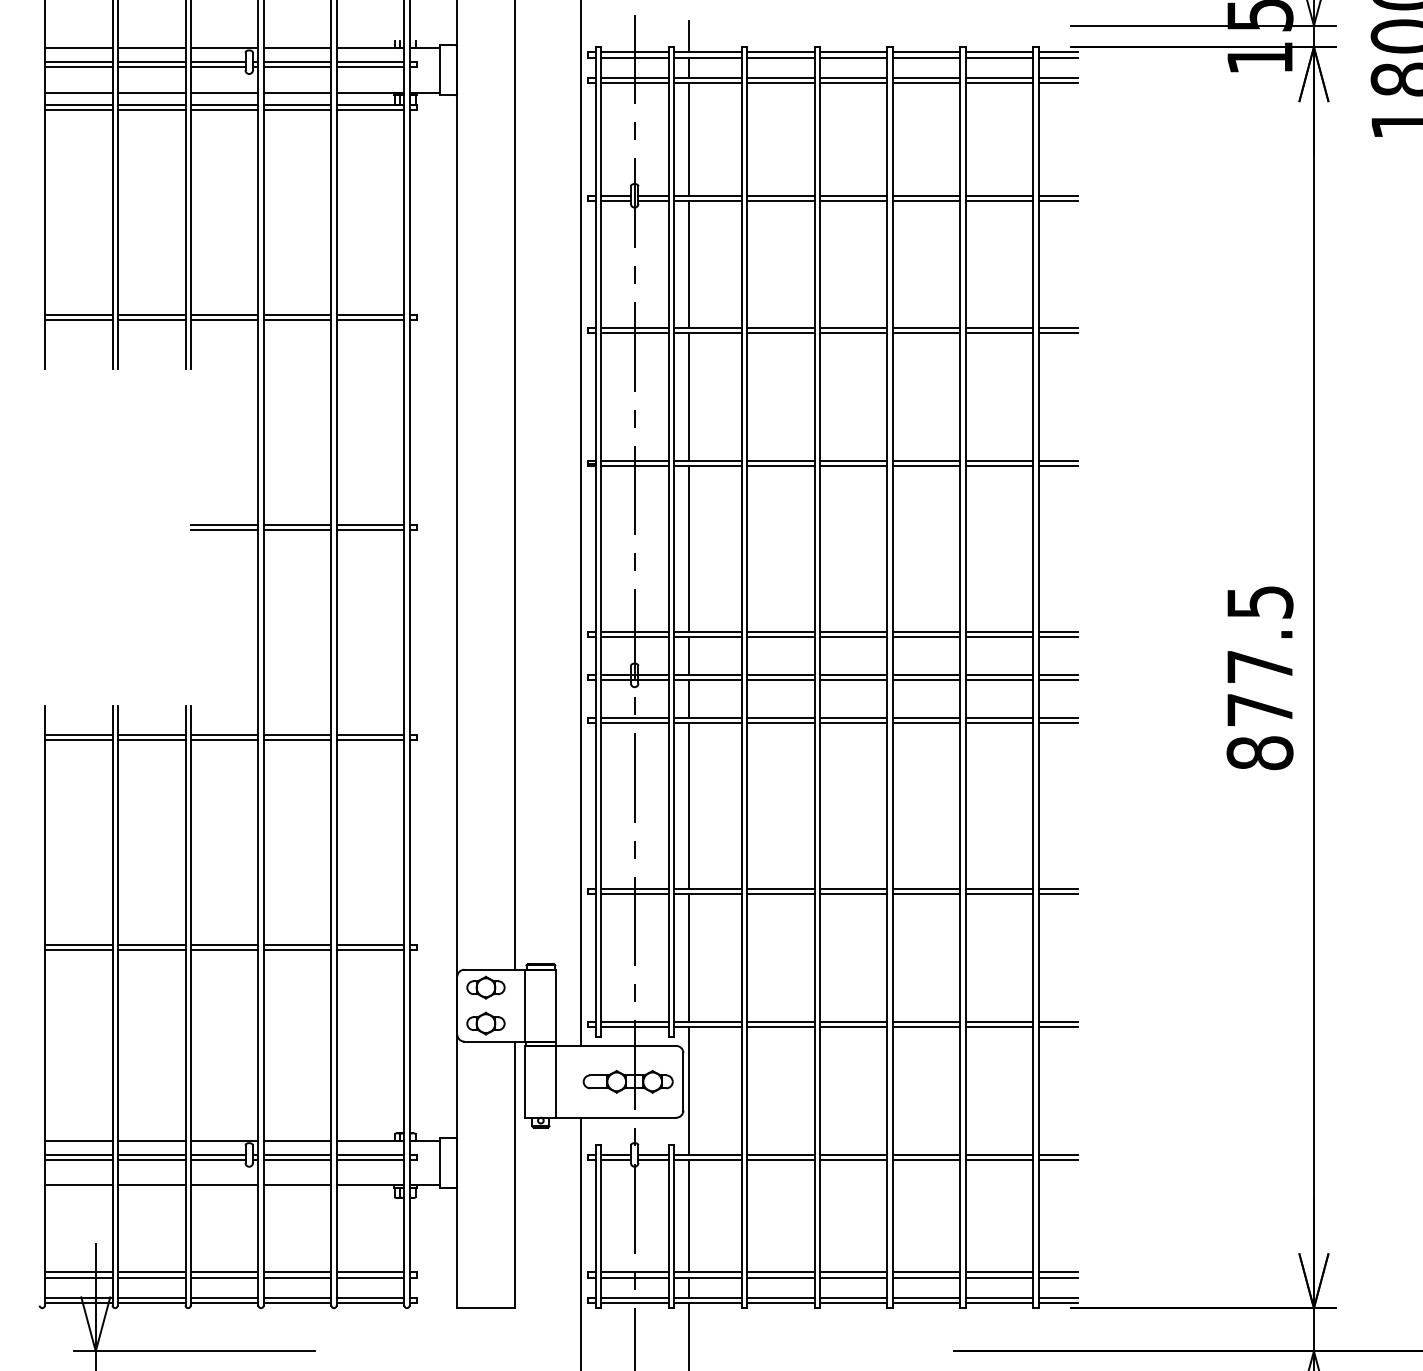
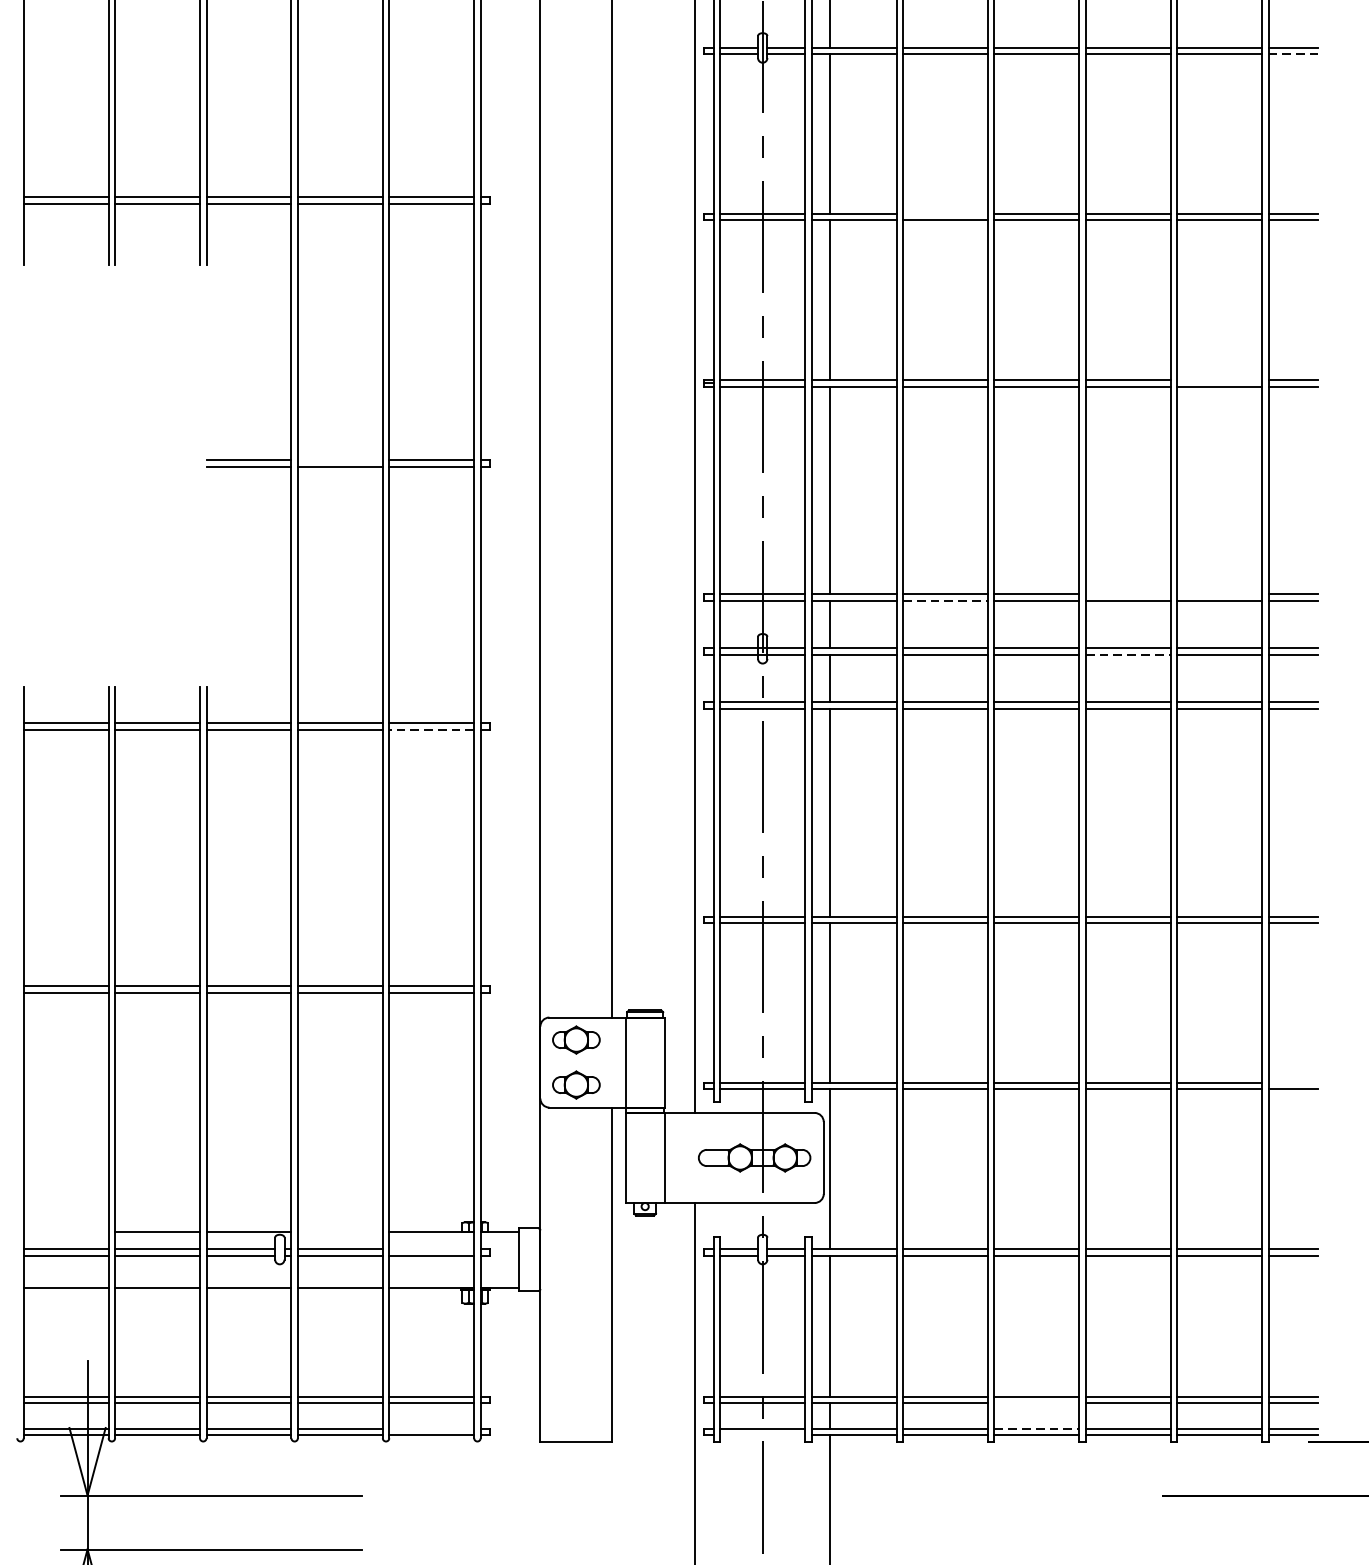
line: (1058, 200) -> (1293, 53), solid -> dashed
line: (780, 328) -> (945, 214), removed
line: (999, 461) -> (1219, 380), removed
line: (297, 524) -> (340, 459), removed
line: (926, 632) -> (1128, 595), removed
line: (999, 632) -> (1219, 595), removed
line: (780, 637) -> (945, 601), solid -> dashed
line: (926, 680) -> (1128, 655), solid -> dashed
line: (370, 740) -> (431, 730), solid -> dashed
line: (1058, 1021) -> (1293, 1082), removed
line: (78, 1140) -> (65, 1231), removed
line: (297, 1140) -> (340, 1231), removed
line: (370, 1154) -> (431, 1249), removed
line: (853, 1277) -> (1036, 1403), removed
line: (370, 1297) -> (431, 1428), removed
line: (853, 1297) -> (1036, 1428), solid -> dashed
line: (634, 1302) -> (762, 1434), removed

